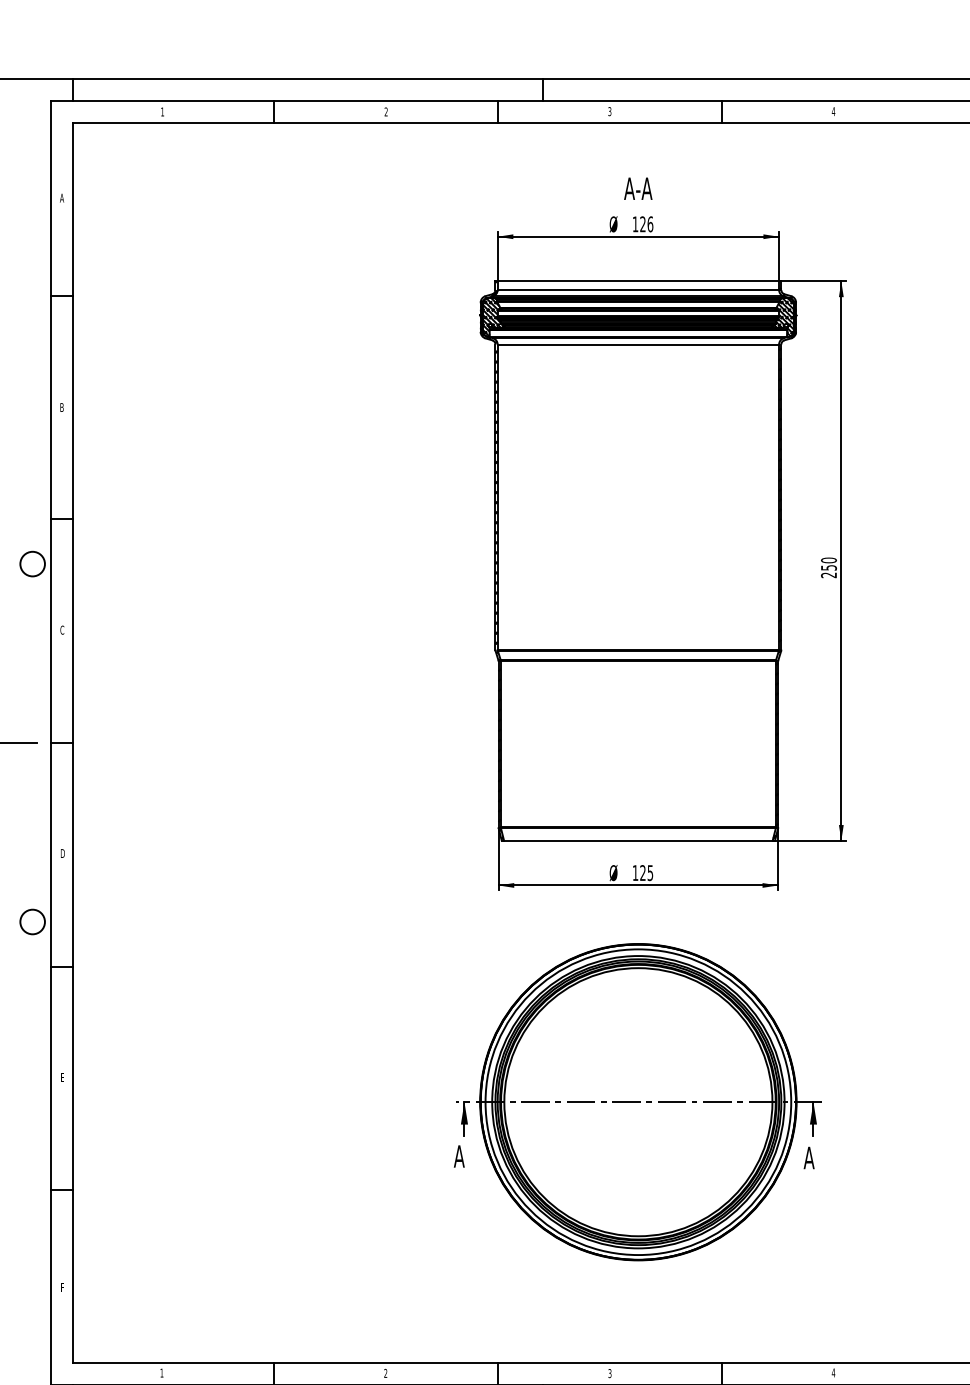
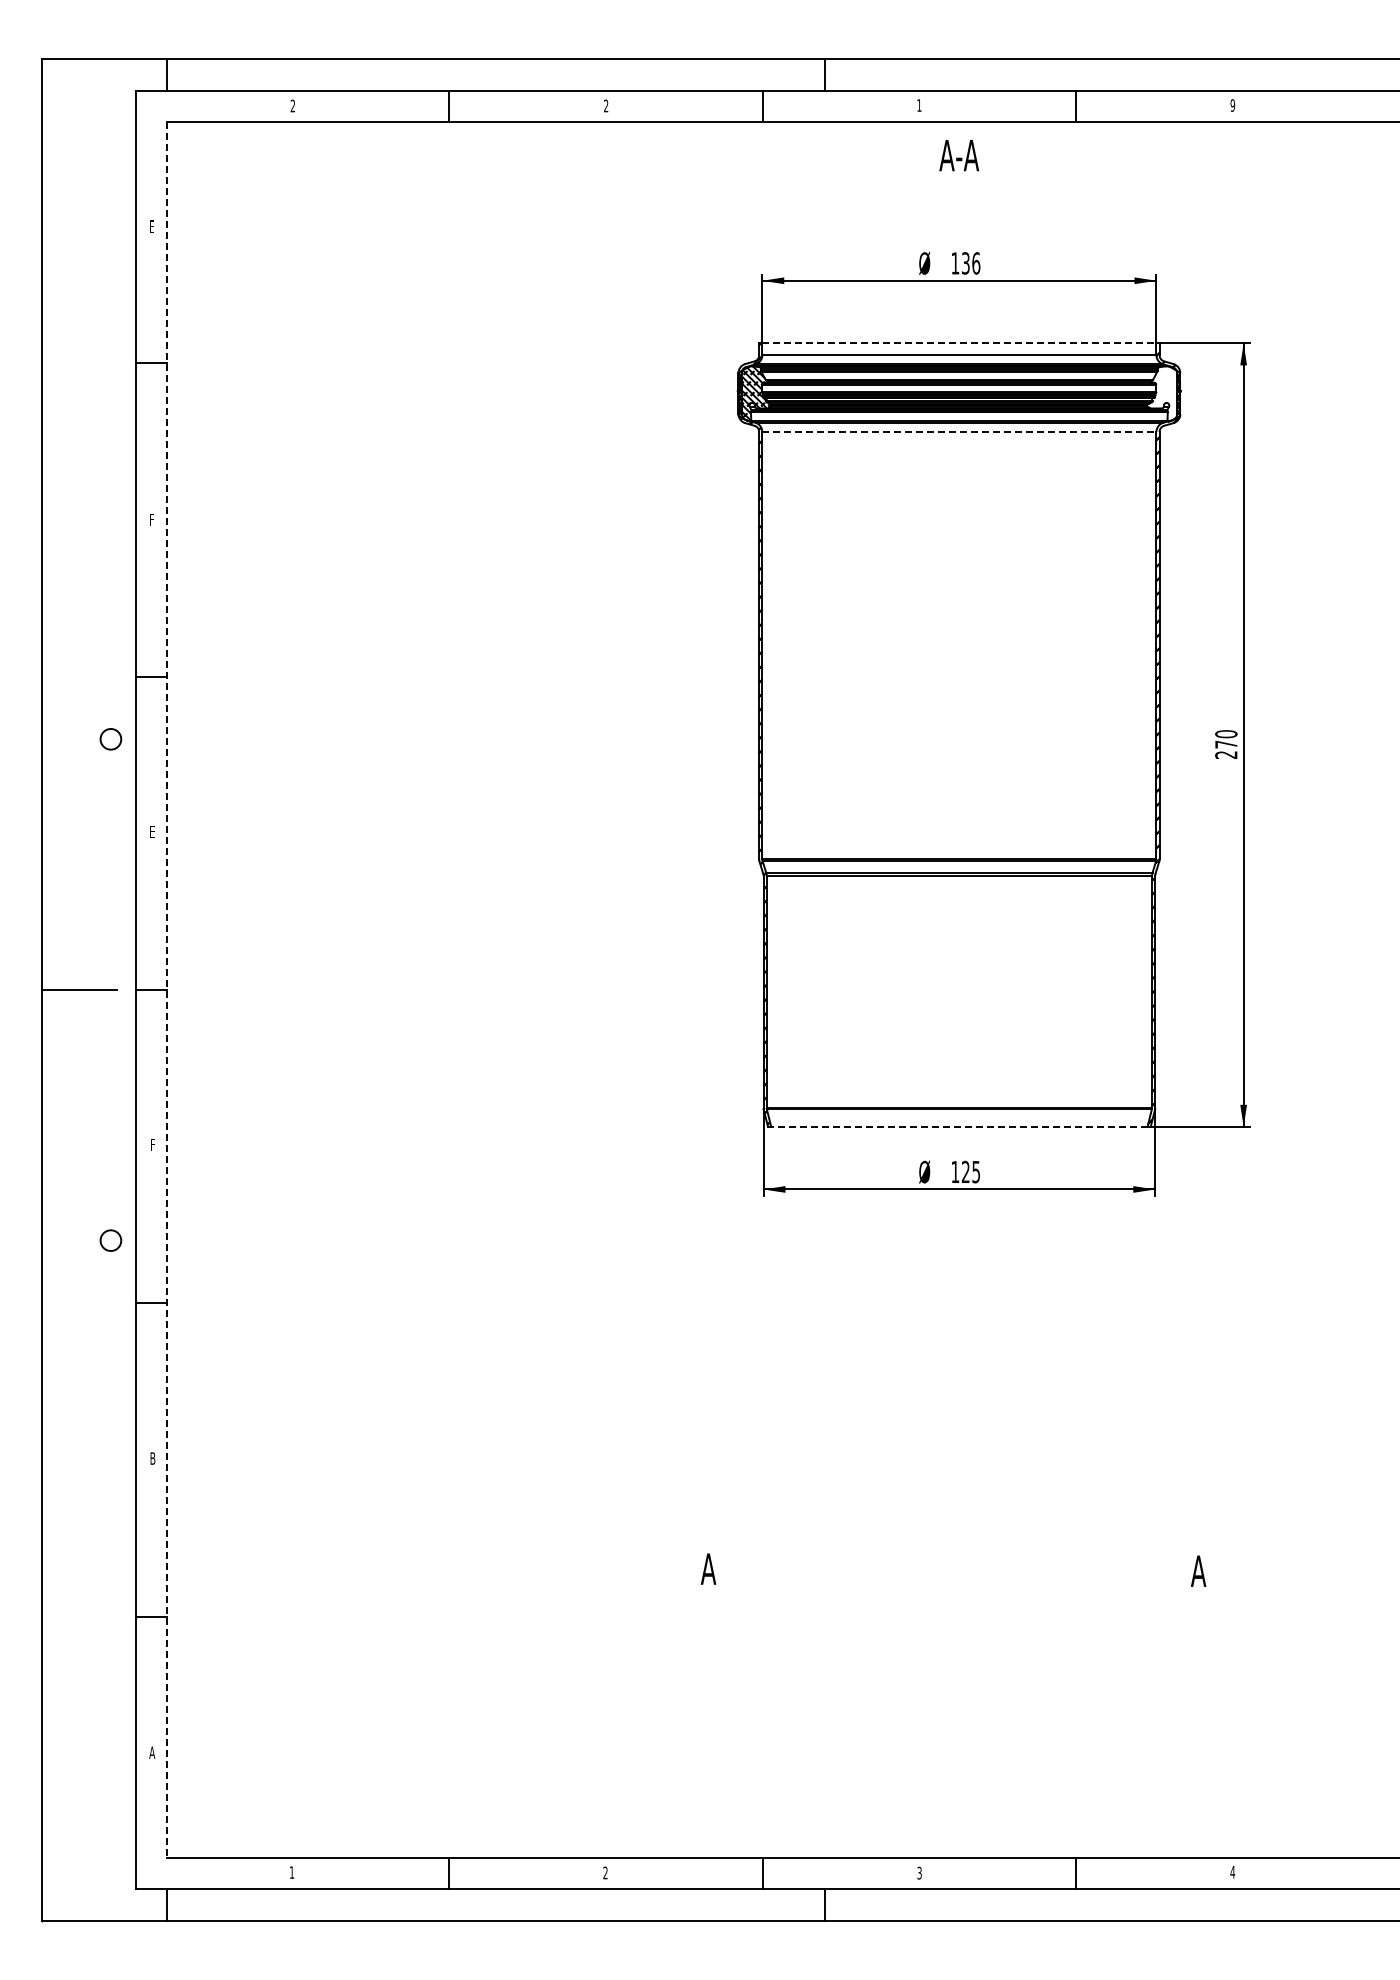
text: (162, 111) -> (292, 105), 1 -> 2
text: (609, 111) -> (919, 105), 3 -> 1
text: (833, 111) -> (1232, 105), 4 -> 9
text: (638, 188) -> (959, 155), moved
text: (61, 198) -> (151, 226), A -> E
text: (642, 224) -> (965, 263), 126 -> 136
line: (638, 281) -> (959, 343), solid -> dashed
hatch: (784, 317) -> (1164, 393), removed
line: (638, 344) -> (959, 431), solid -> dashed
text: (61, 407) -> (151, 519), B -> F
circle: (32, 564) -> (110, 739), size x0.6
text: (829, 567) -> (1226, 744), 250 -> 270
text: (62, 629) -> (152, 831), C -> E
line: (73, 743) -> (167, 990), solid -> dashed
line: (637, 840) -> (958, 1126), solid -> dashed
text: (63, 853) -> (153, 1144), D -> F
circle: (32, 921) -> (110, 1240), size x0.6
text: (62, 1077) -> (152, 1458), E -> B
part: (638, 1101) -> (959, 1492), removed
text: (62, 1287) -> (152, 1752), F -> A

